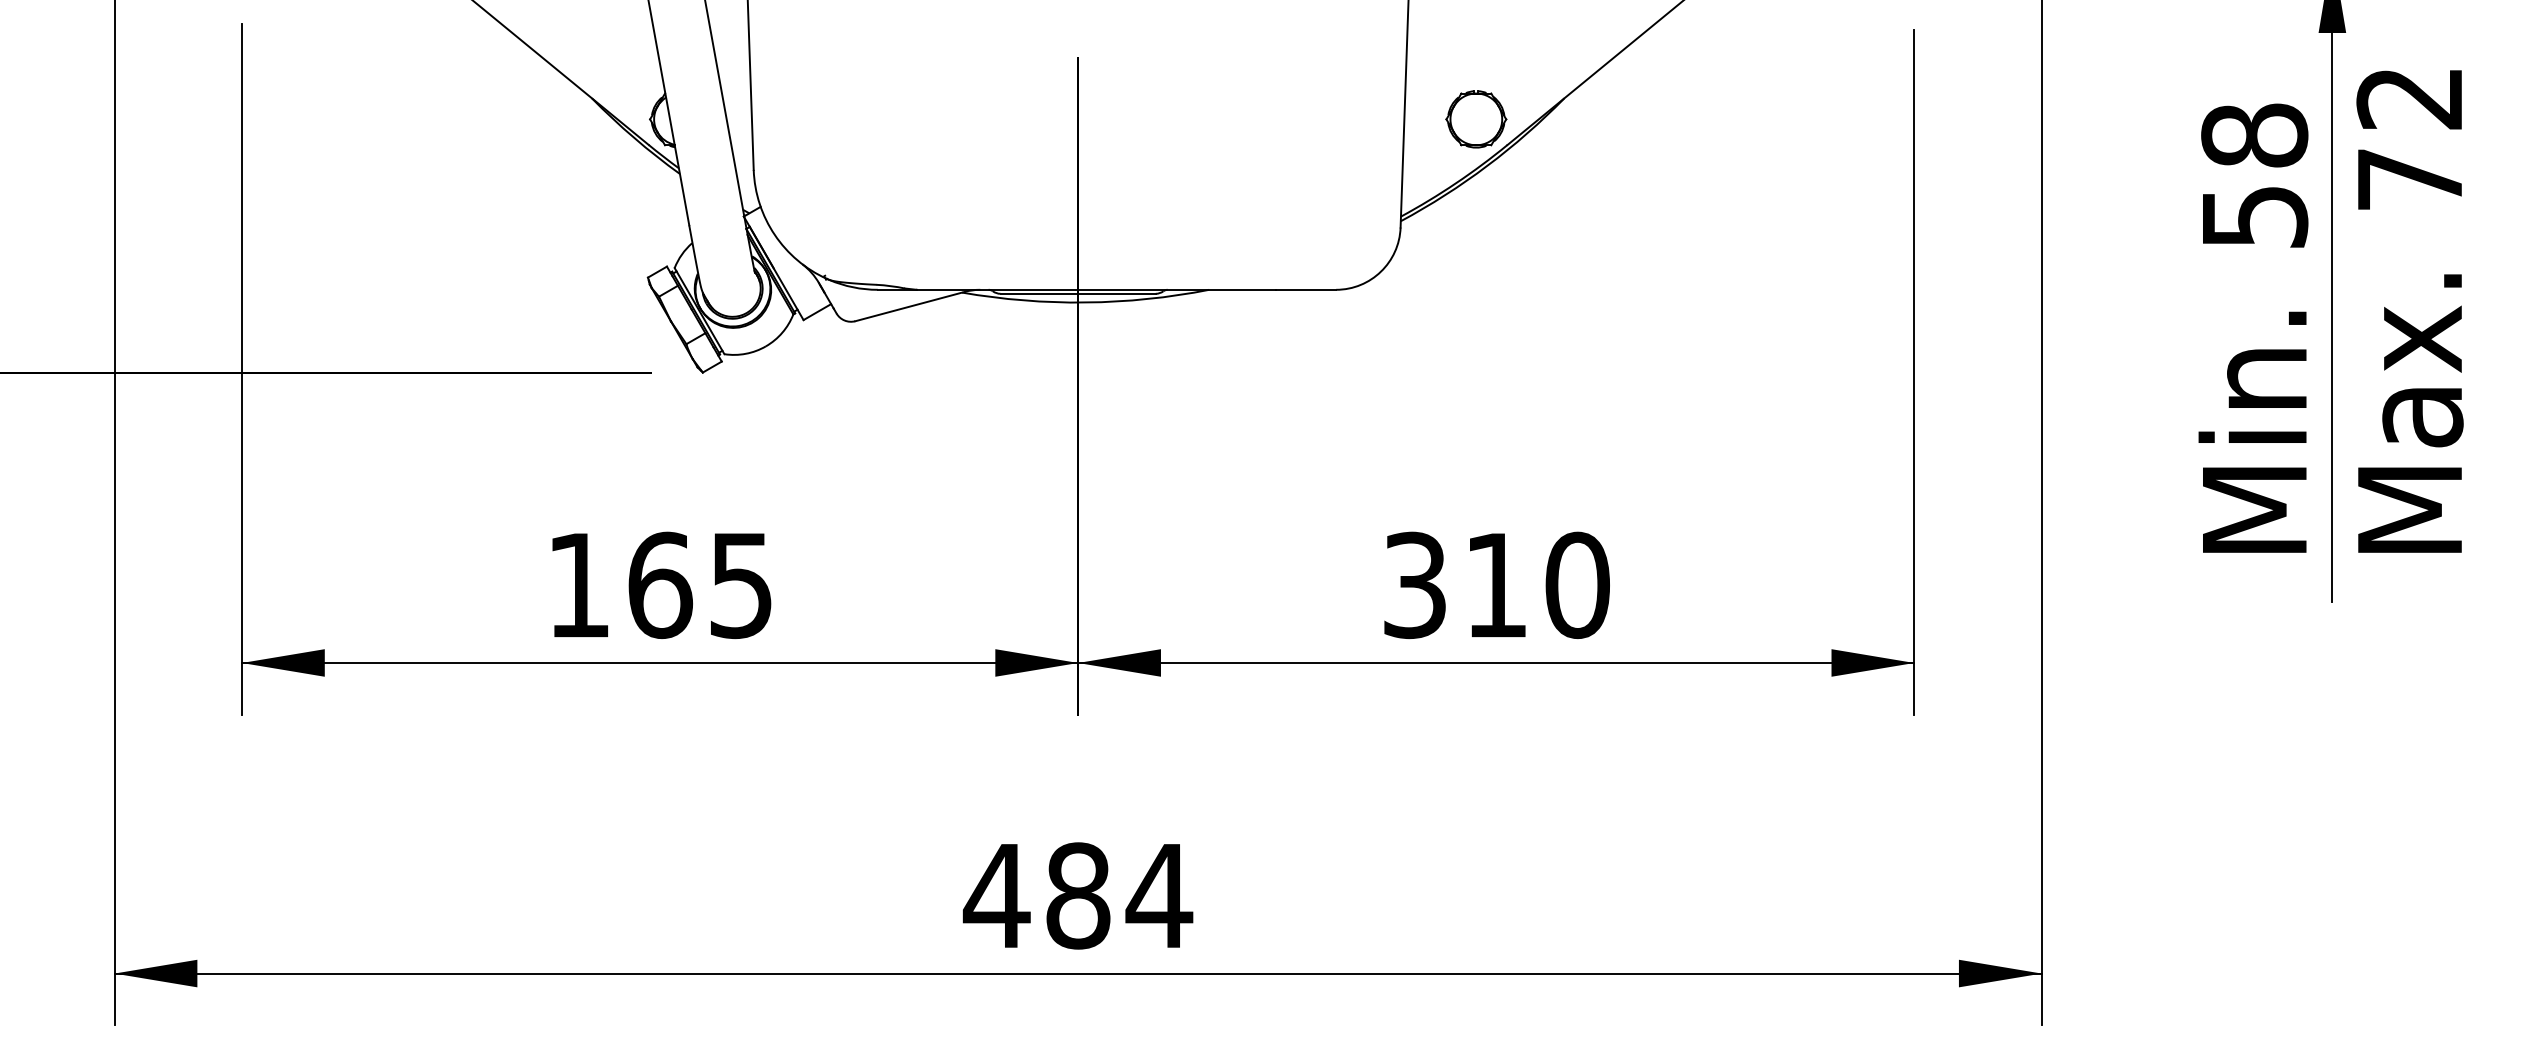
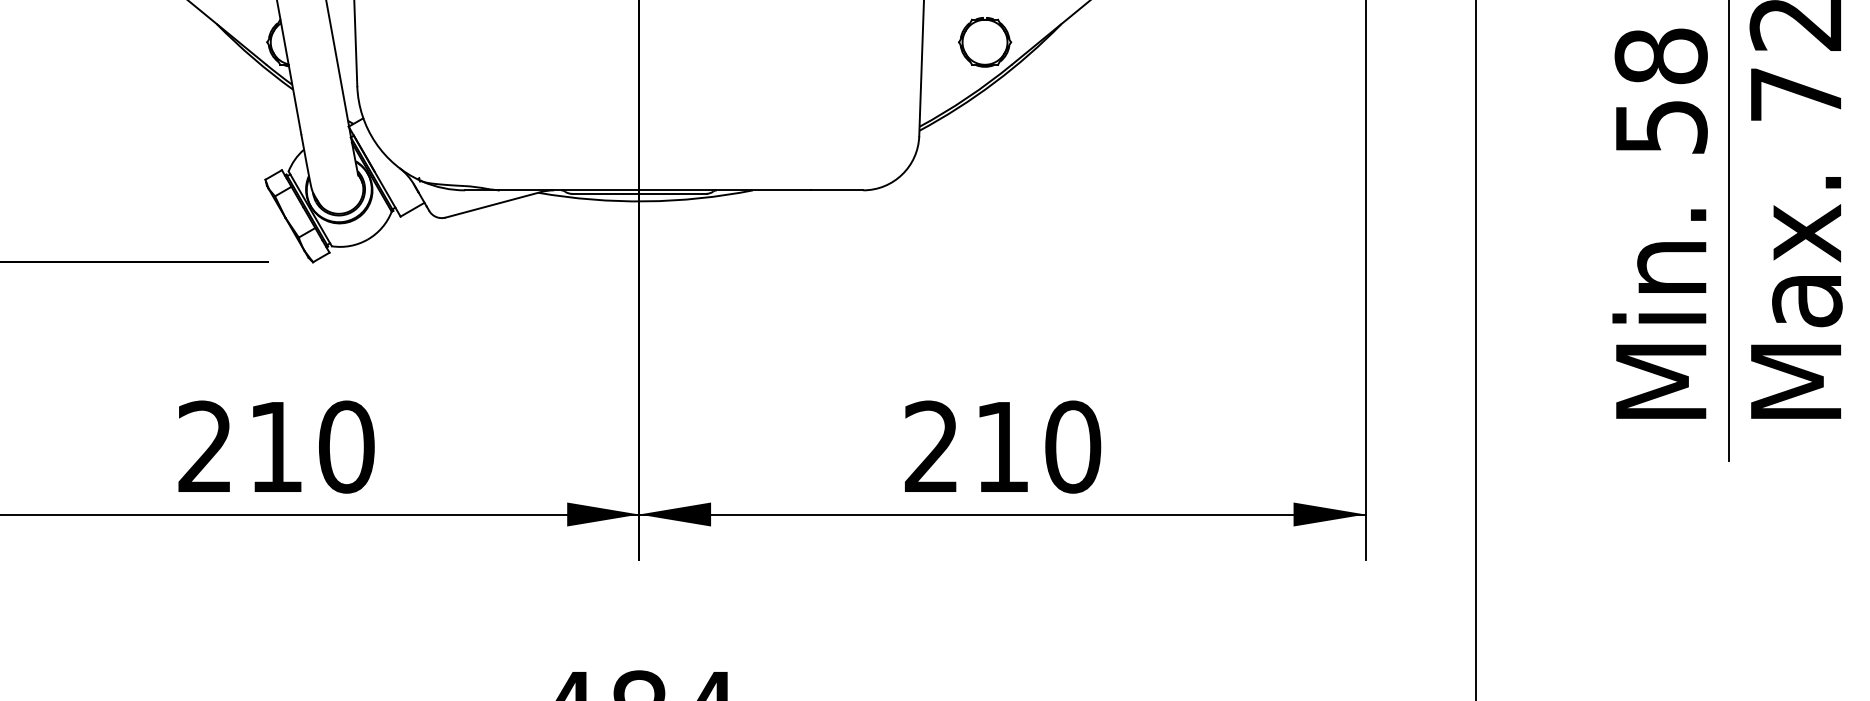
text: (660, 585) -> (276, 447), 165 -> 210
text: (1414, 585) -> (931, 447), 310 -> 210

